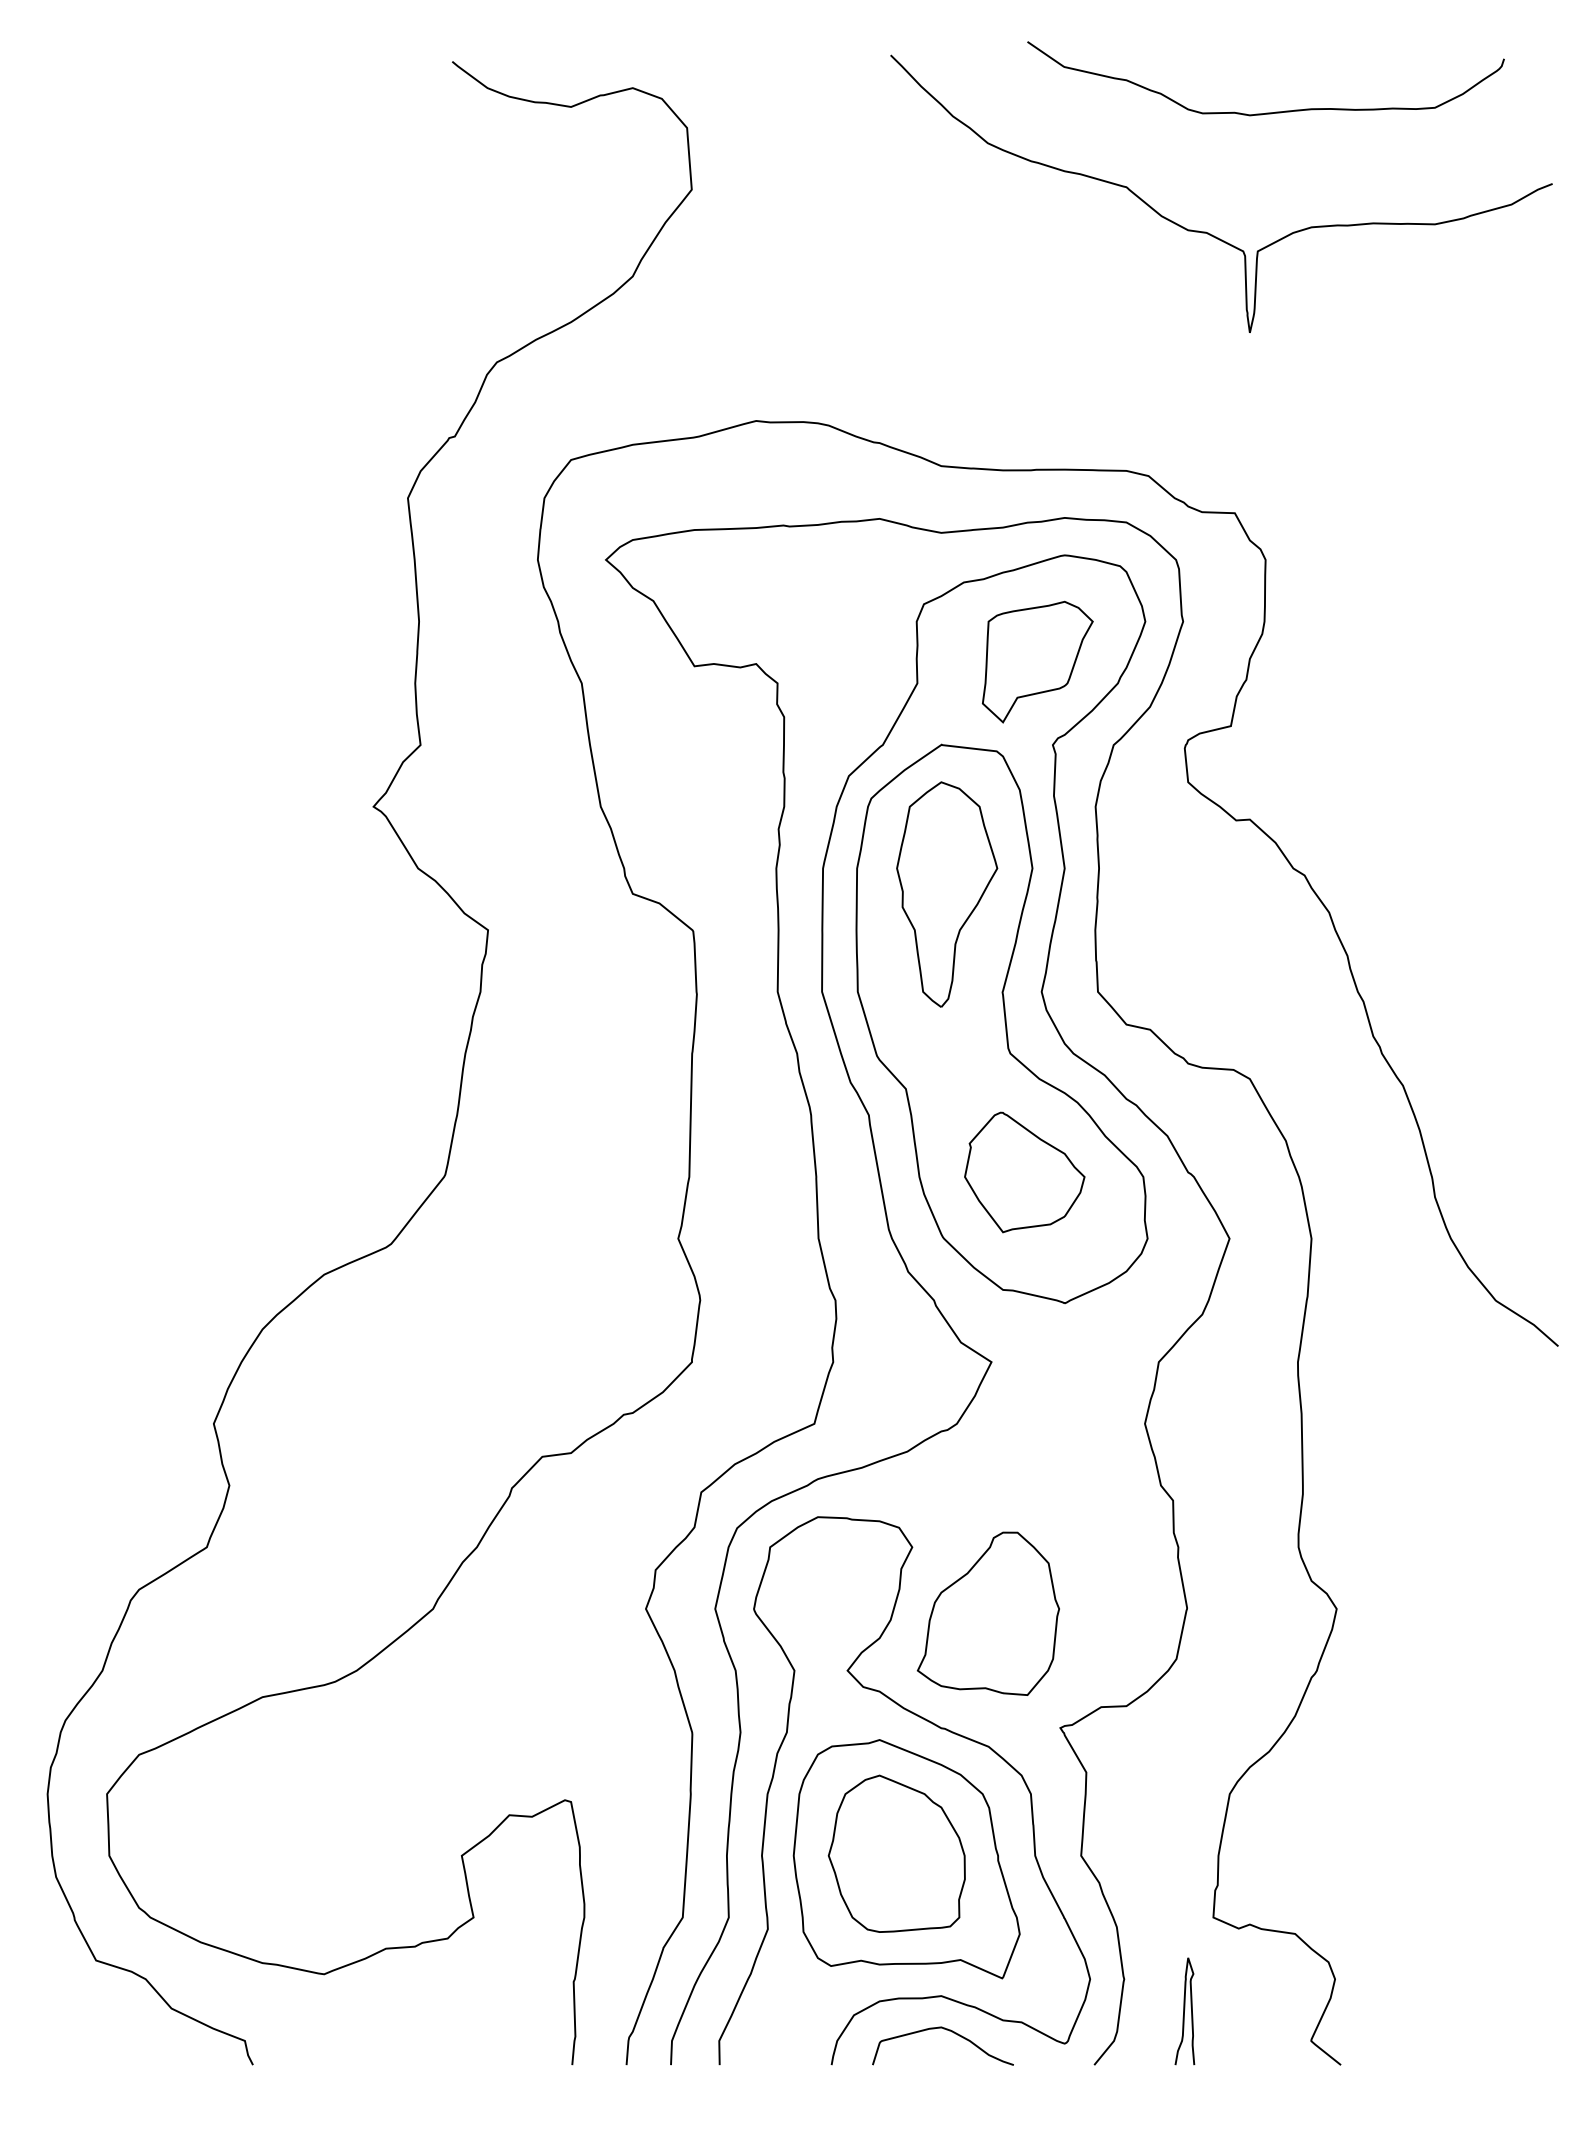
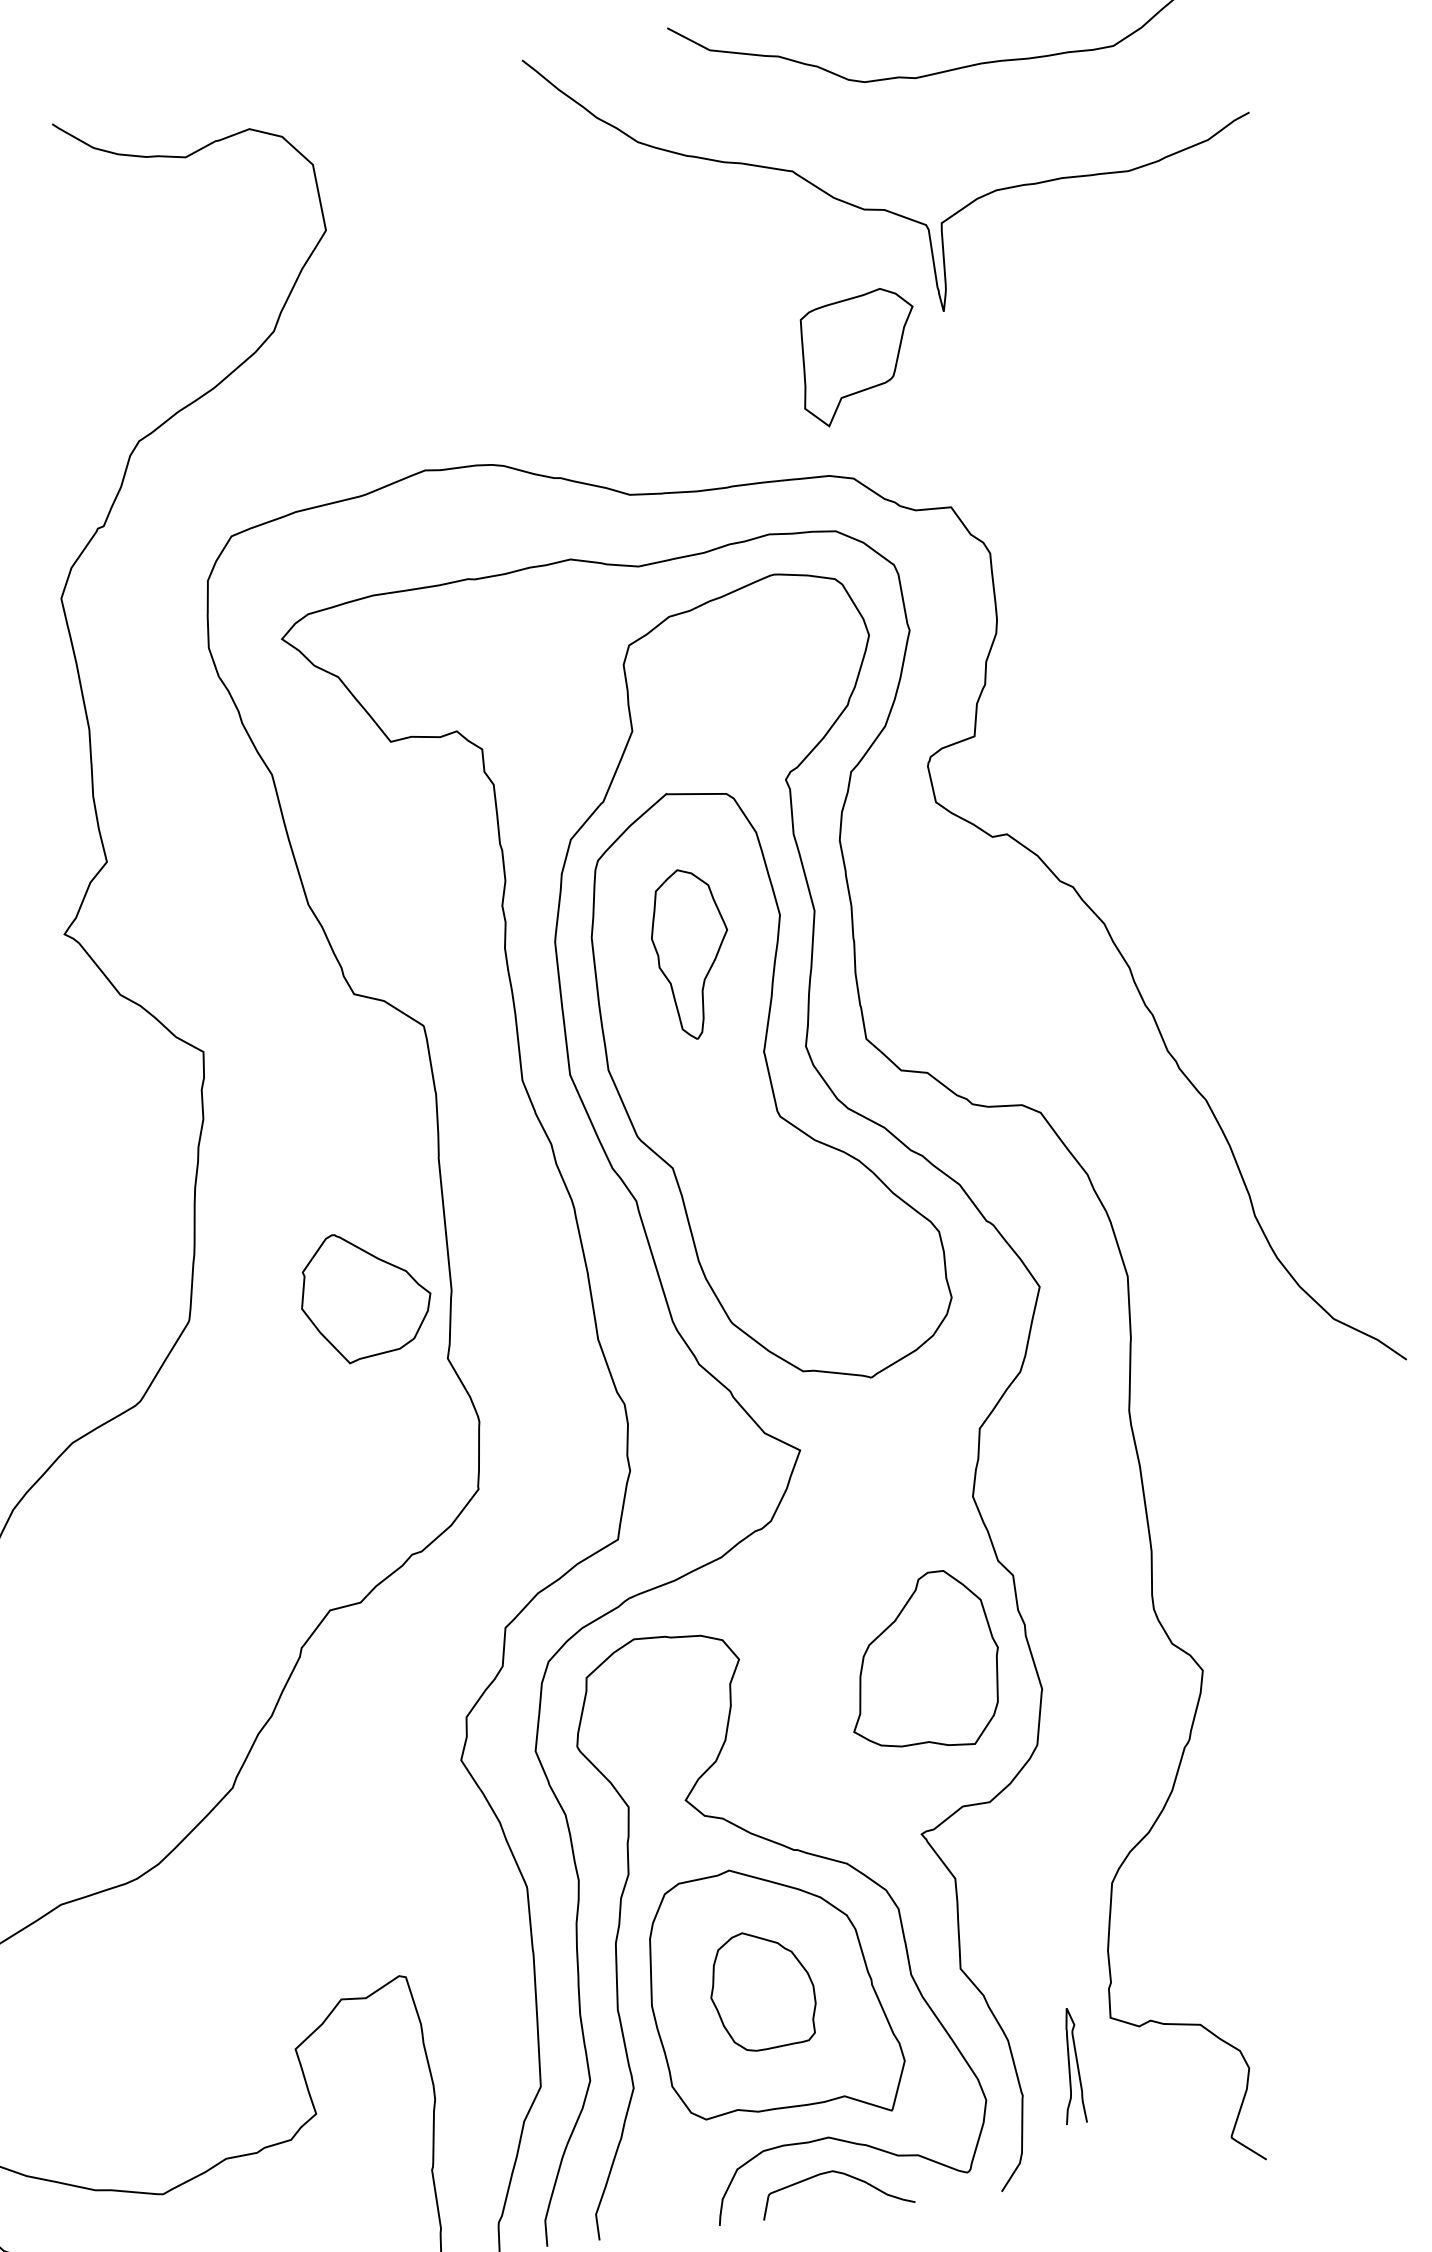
part: (1037, 661) -> (858, 356), moved
part: (947, 894) -> (692, 953), size x0.7
part: (1024, 1172) -> (365, 1296), moved
part: (987, 1613) -> (921, 1661), moved
part: (896, 1853) -> (761, 1990), size x0.7
curve: (1184, 2011) -> (1069, 2066), moved

